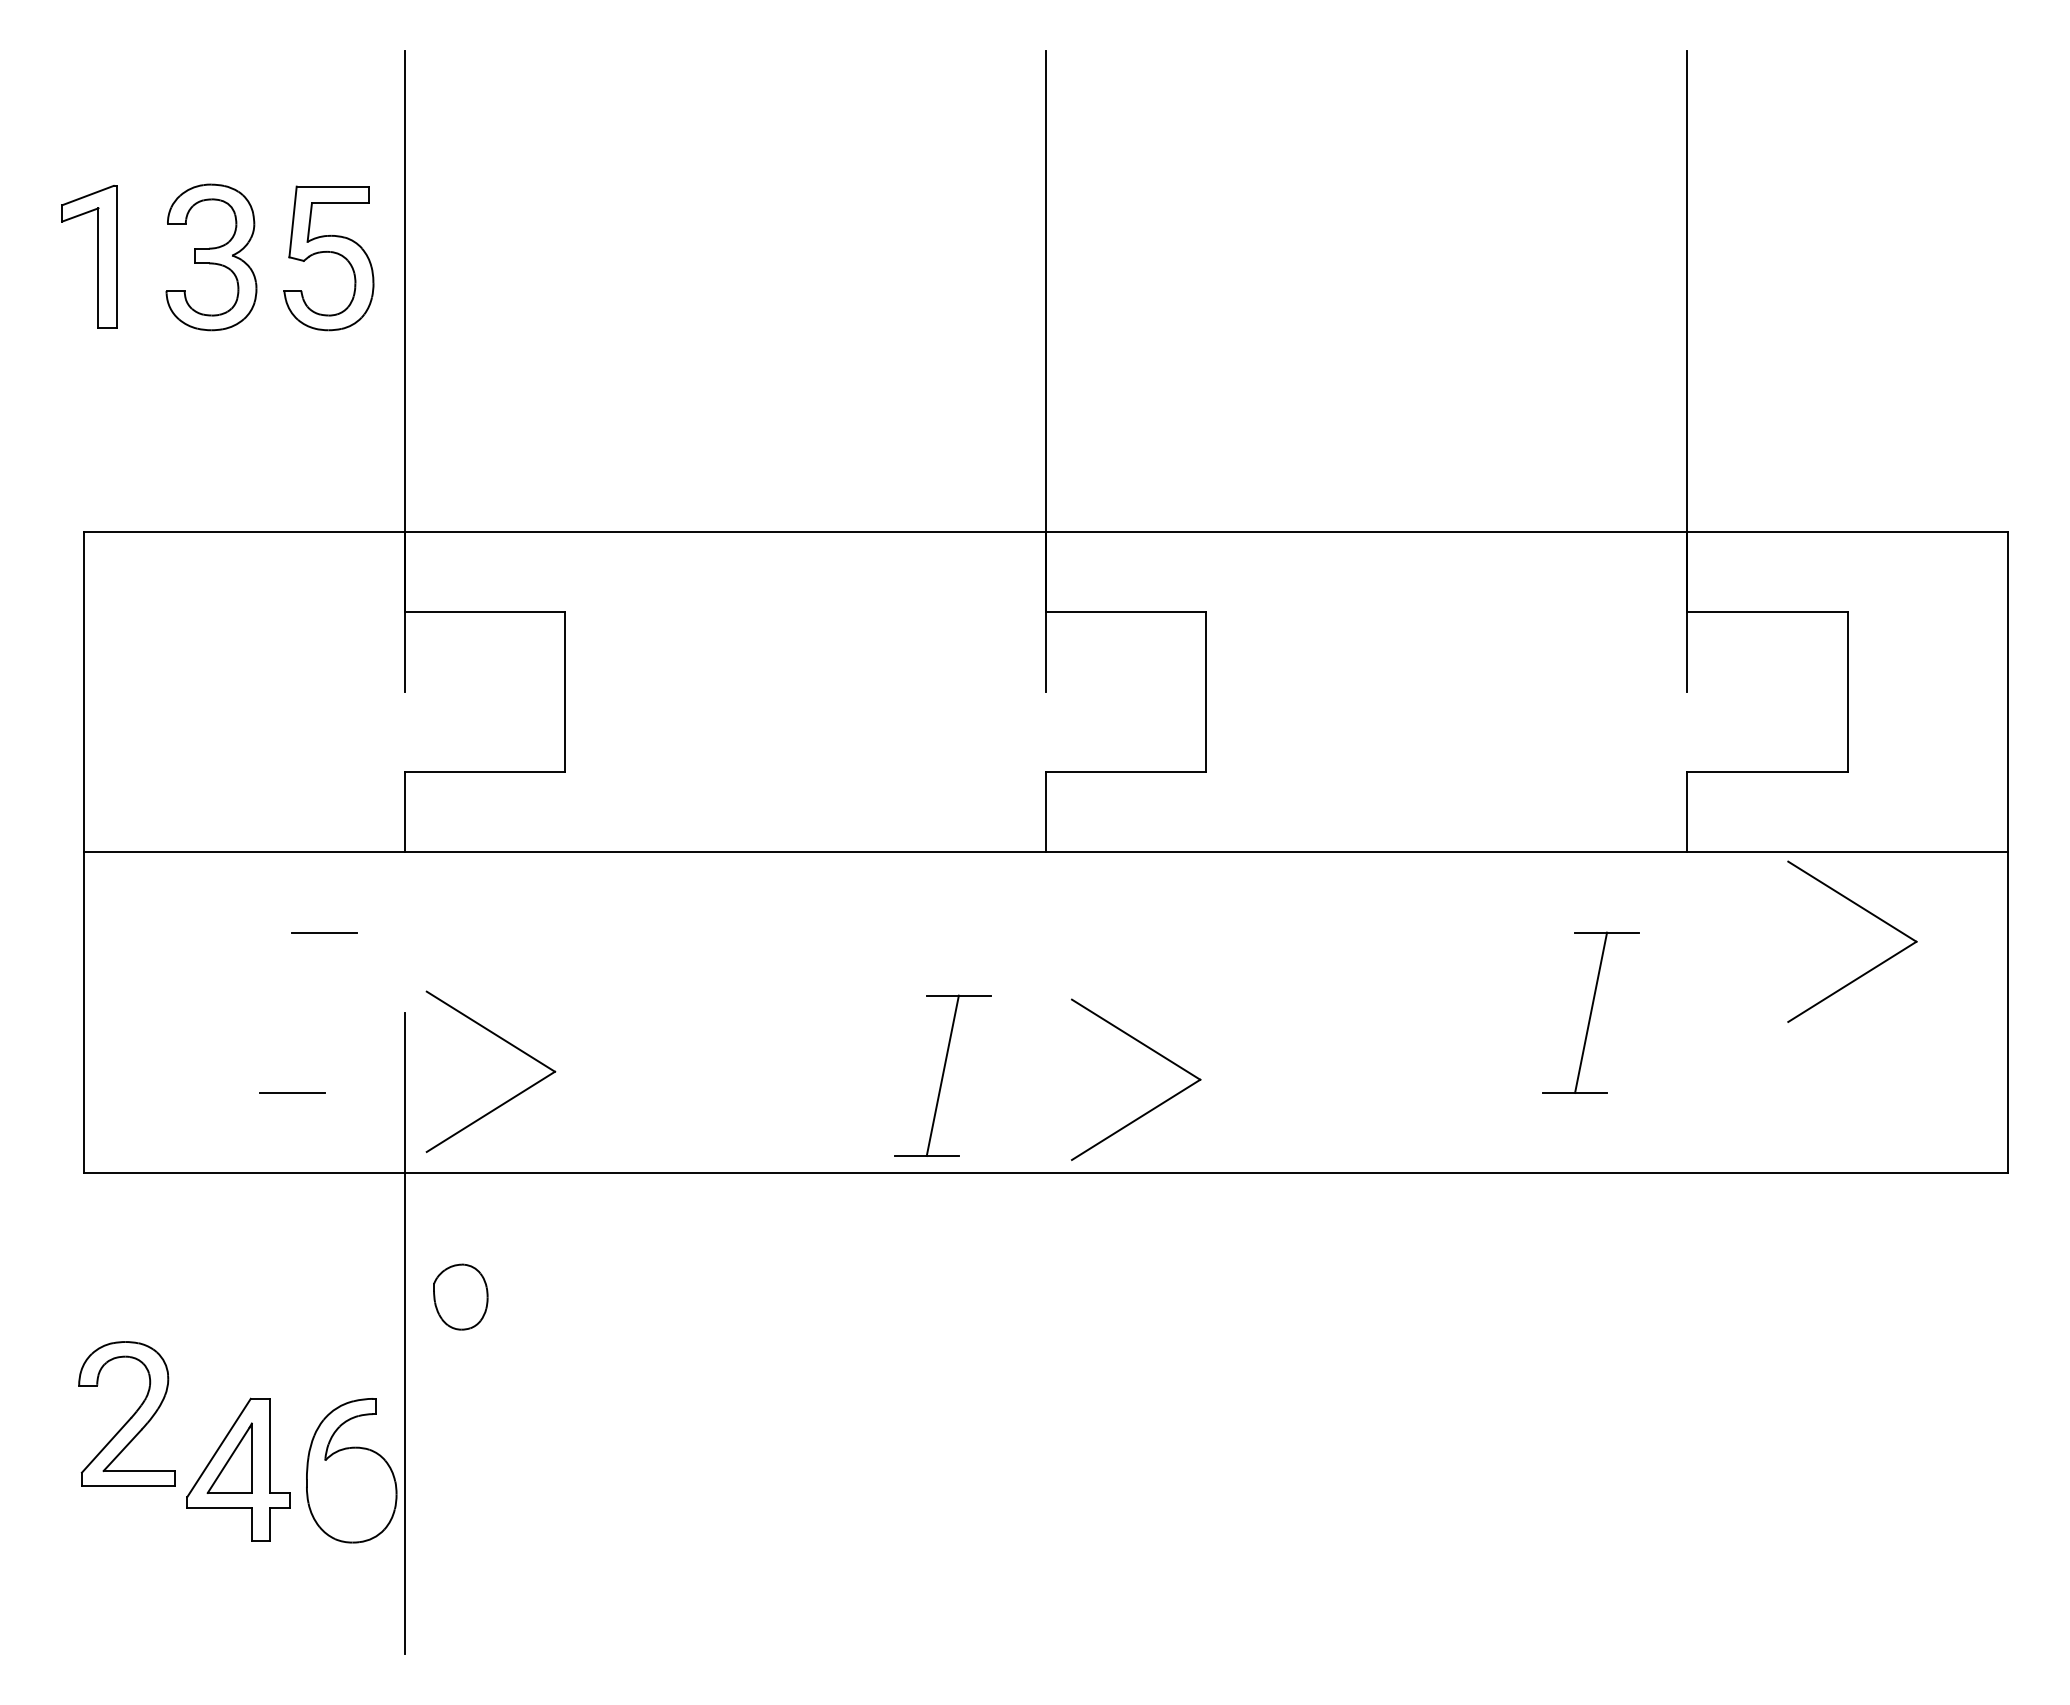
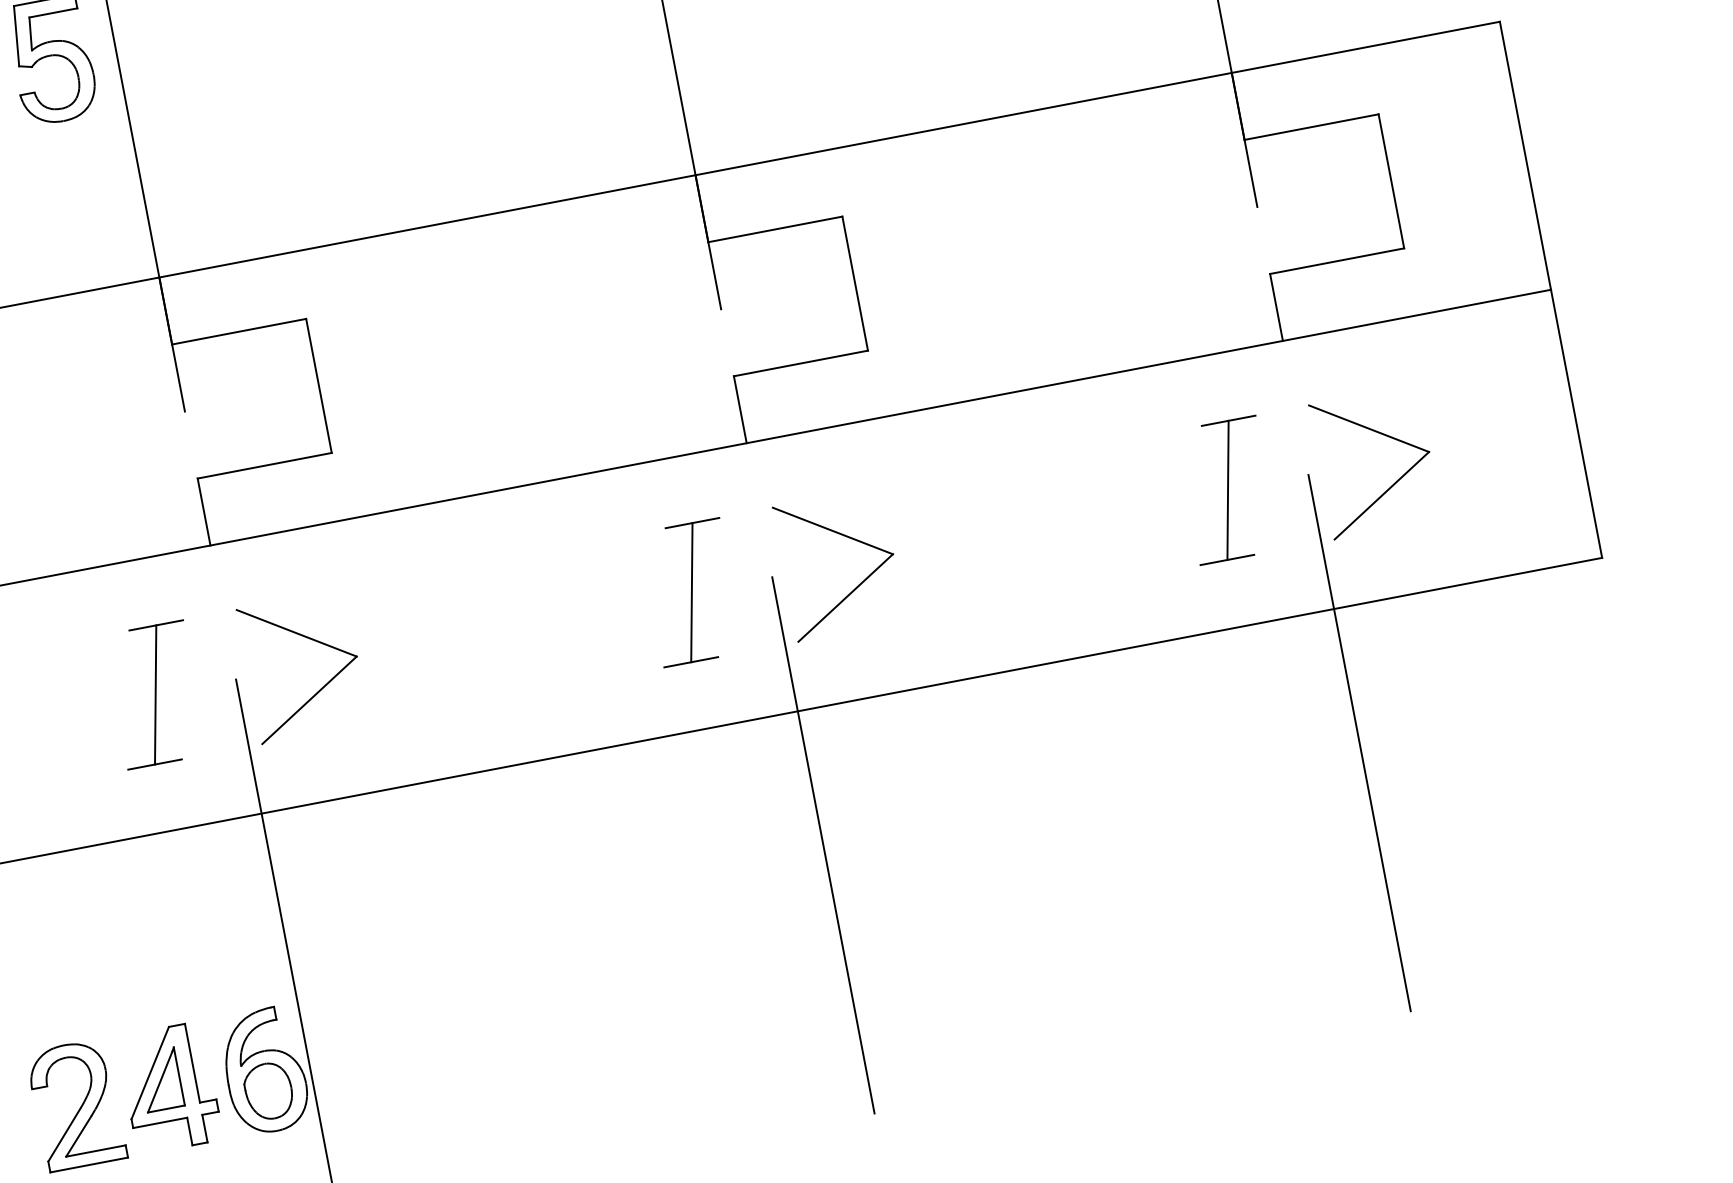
part: (1870, 914) -> (1386, 436), moved
line: (308, 1012) -> (155, 694), added
part: (507, 1043) -> (312, 640), moved
part: (1154, 1052) -> (850, 538), moved
part: (942, 1075) -> (691, 592), moved
part: (460, 1296) -> (268, 1090), moved
line: (1045, 1333) -> (823, 845), added
line: (1687, 1333) -> (1359, 743), added
part: (126, 1413) -> (76, 1104), moved

